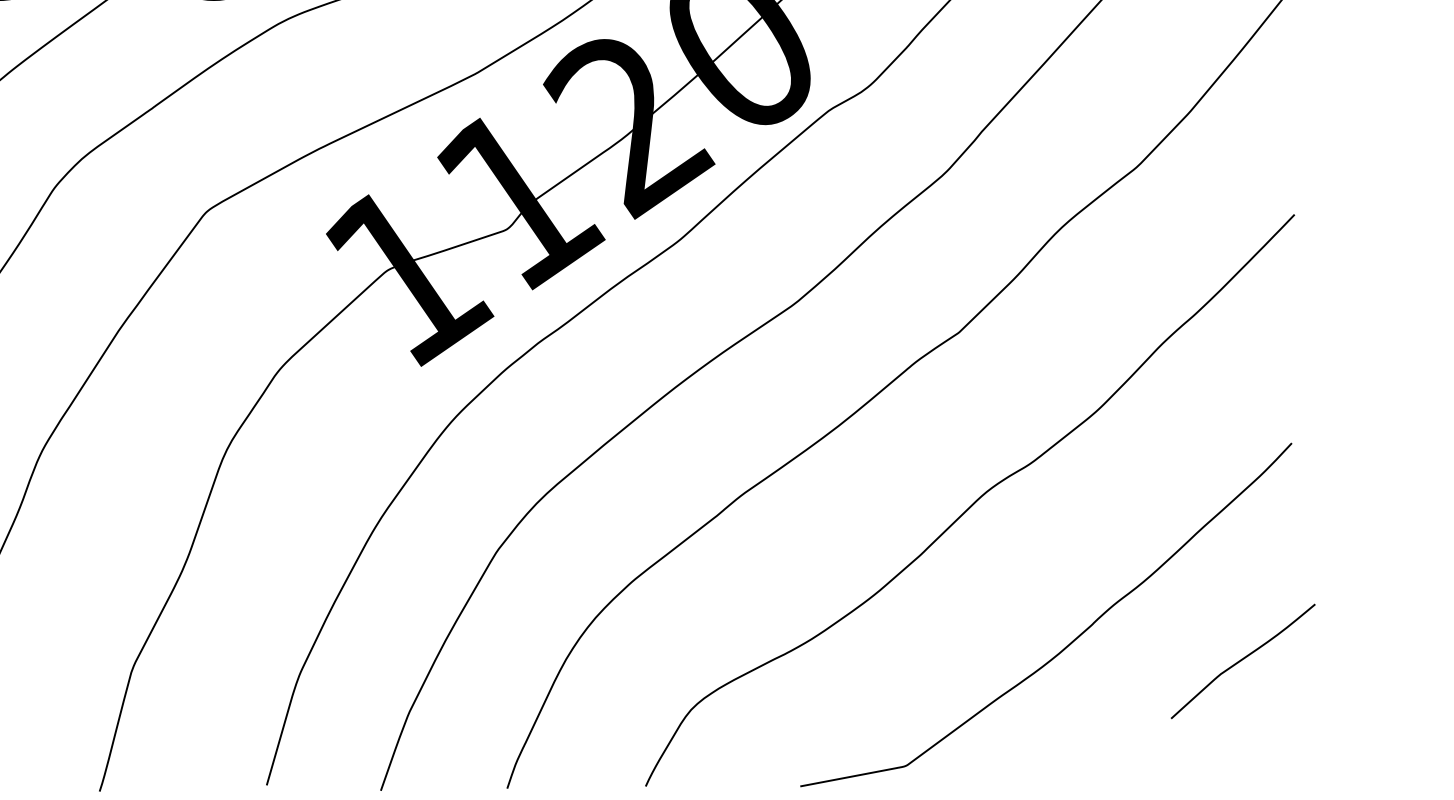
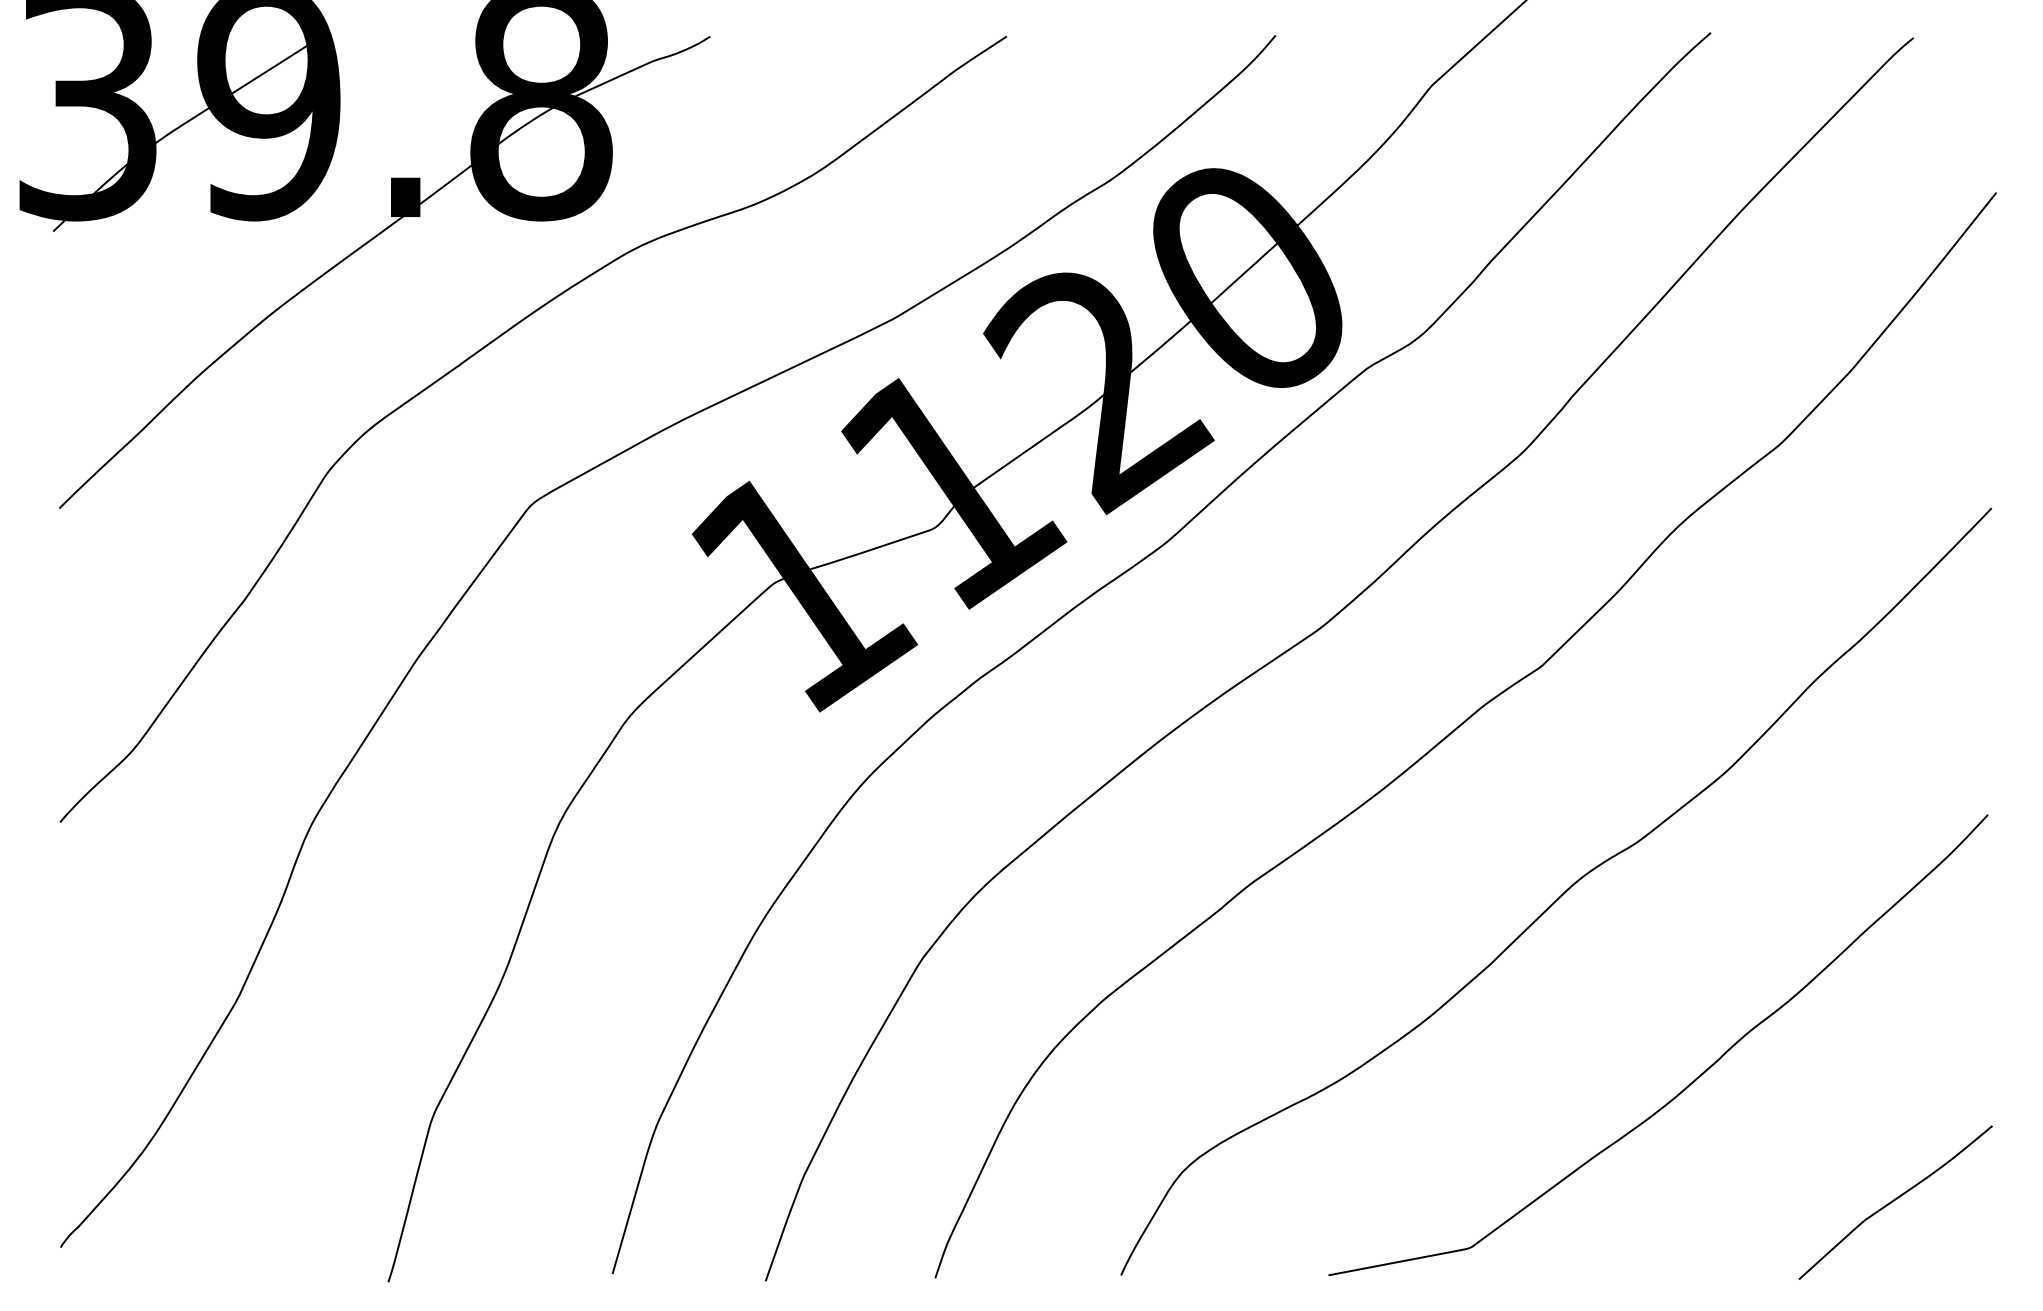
curve: (1242, 660) -> (1894, 1201), moved

